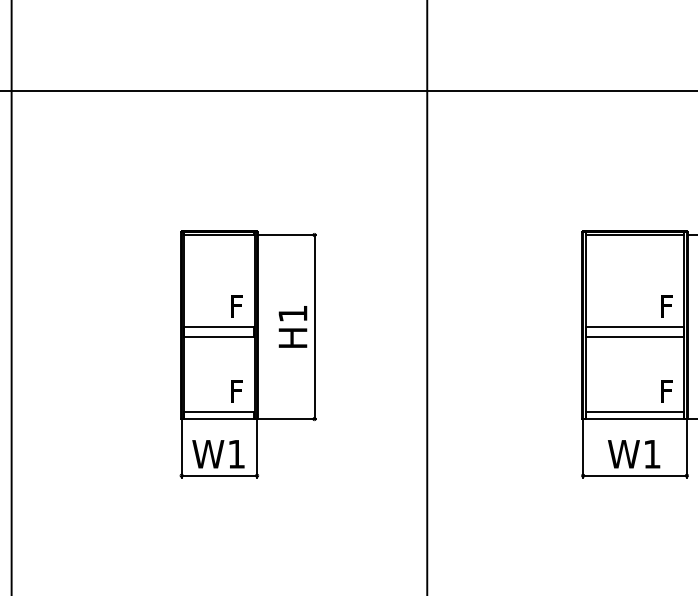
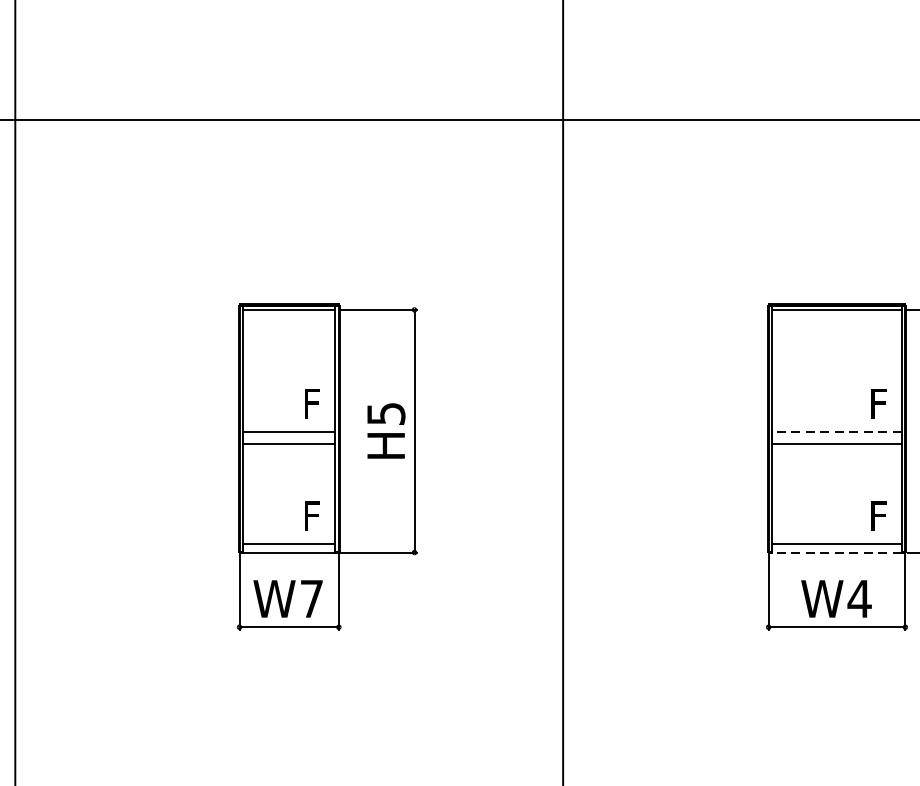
text: (292, 313) -> (385, 413), H1 -> H5
line: (634, 327) -> (836, 431), solid -> dashed
line: (634, 419) -> (836, 553), solid -> dashed
text: (236, 454) -> (311, 599), W1 -> W7
text: (652, 454) -> (860, 599), W1 -> W4

